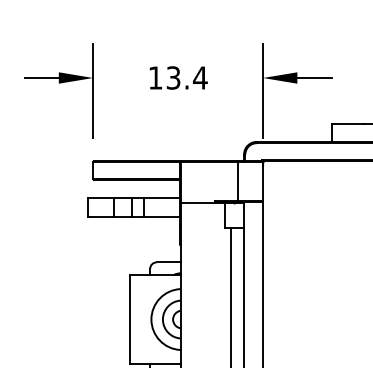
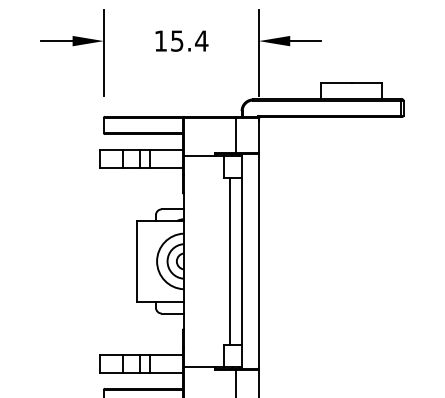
text: (173, 77) -> (177, 40), 13.4 -> 15.4

